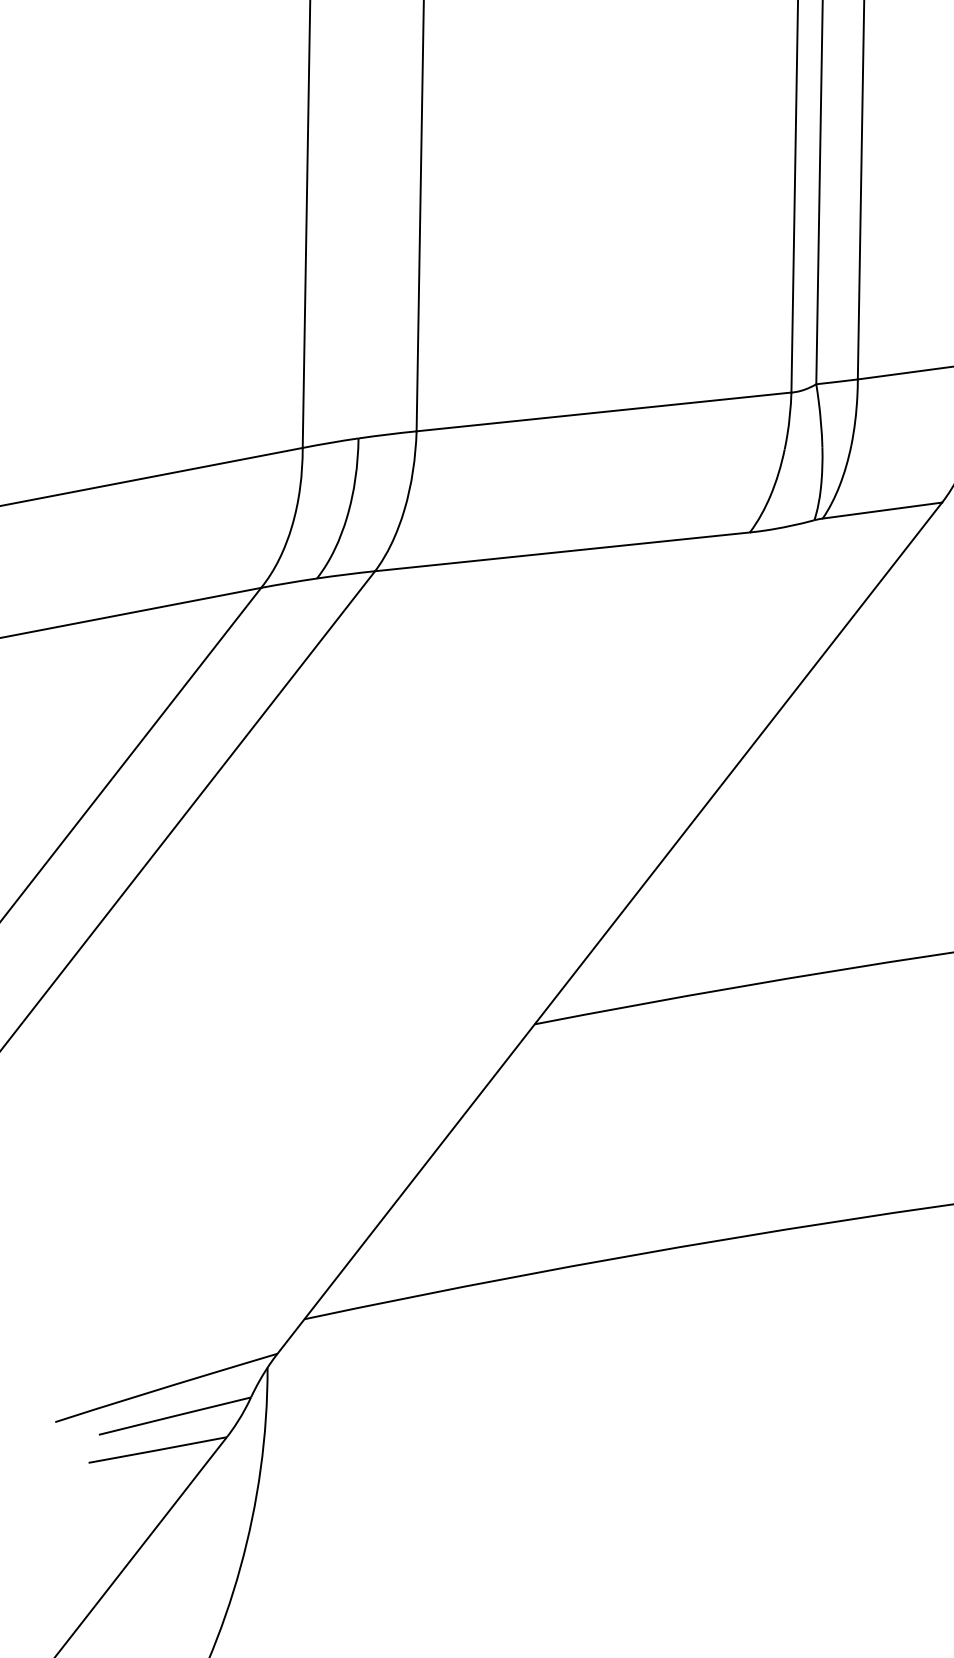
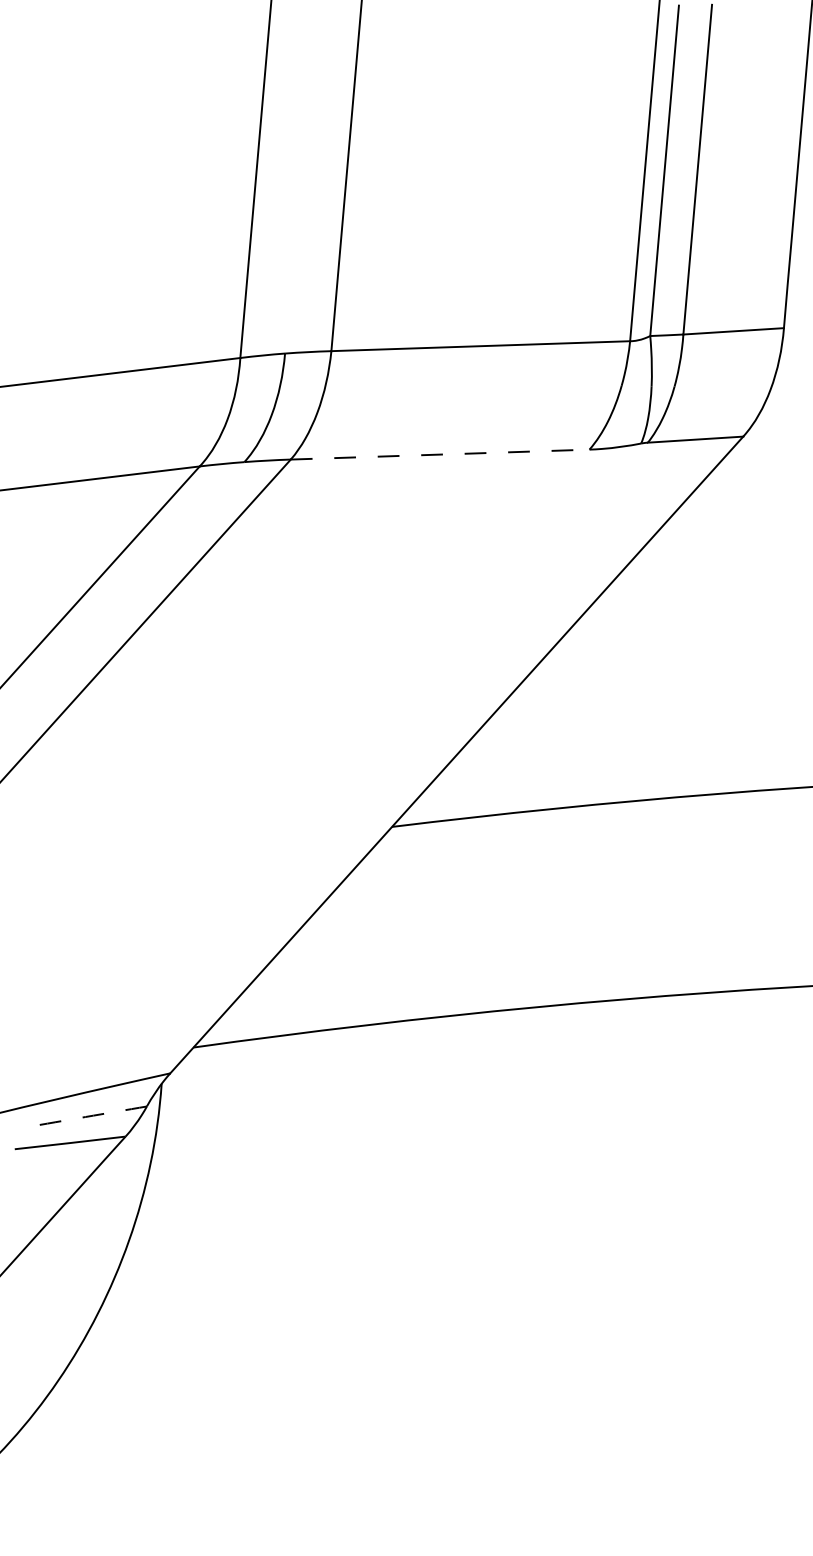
line: (562, 551) -> (440, 454), solid -> dashed
arc: (174, 1415) -> (85, 1116), solid -> dashed

